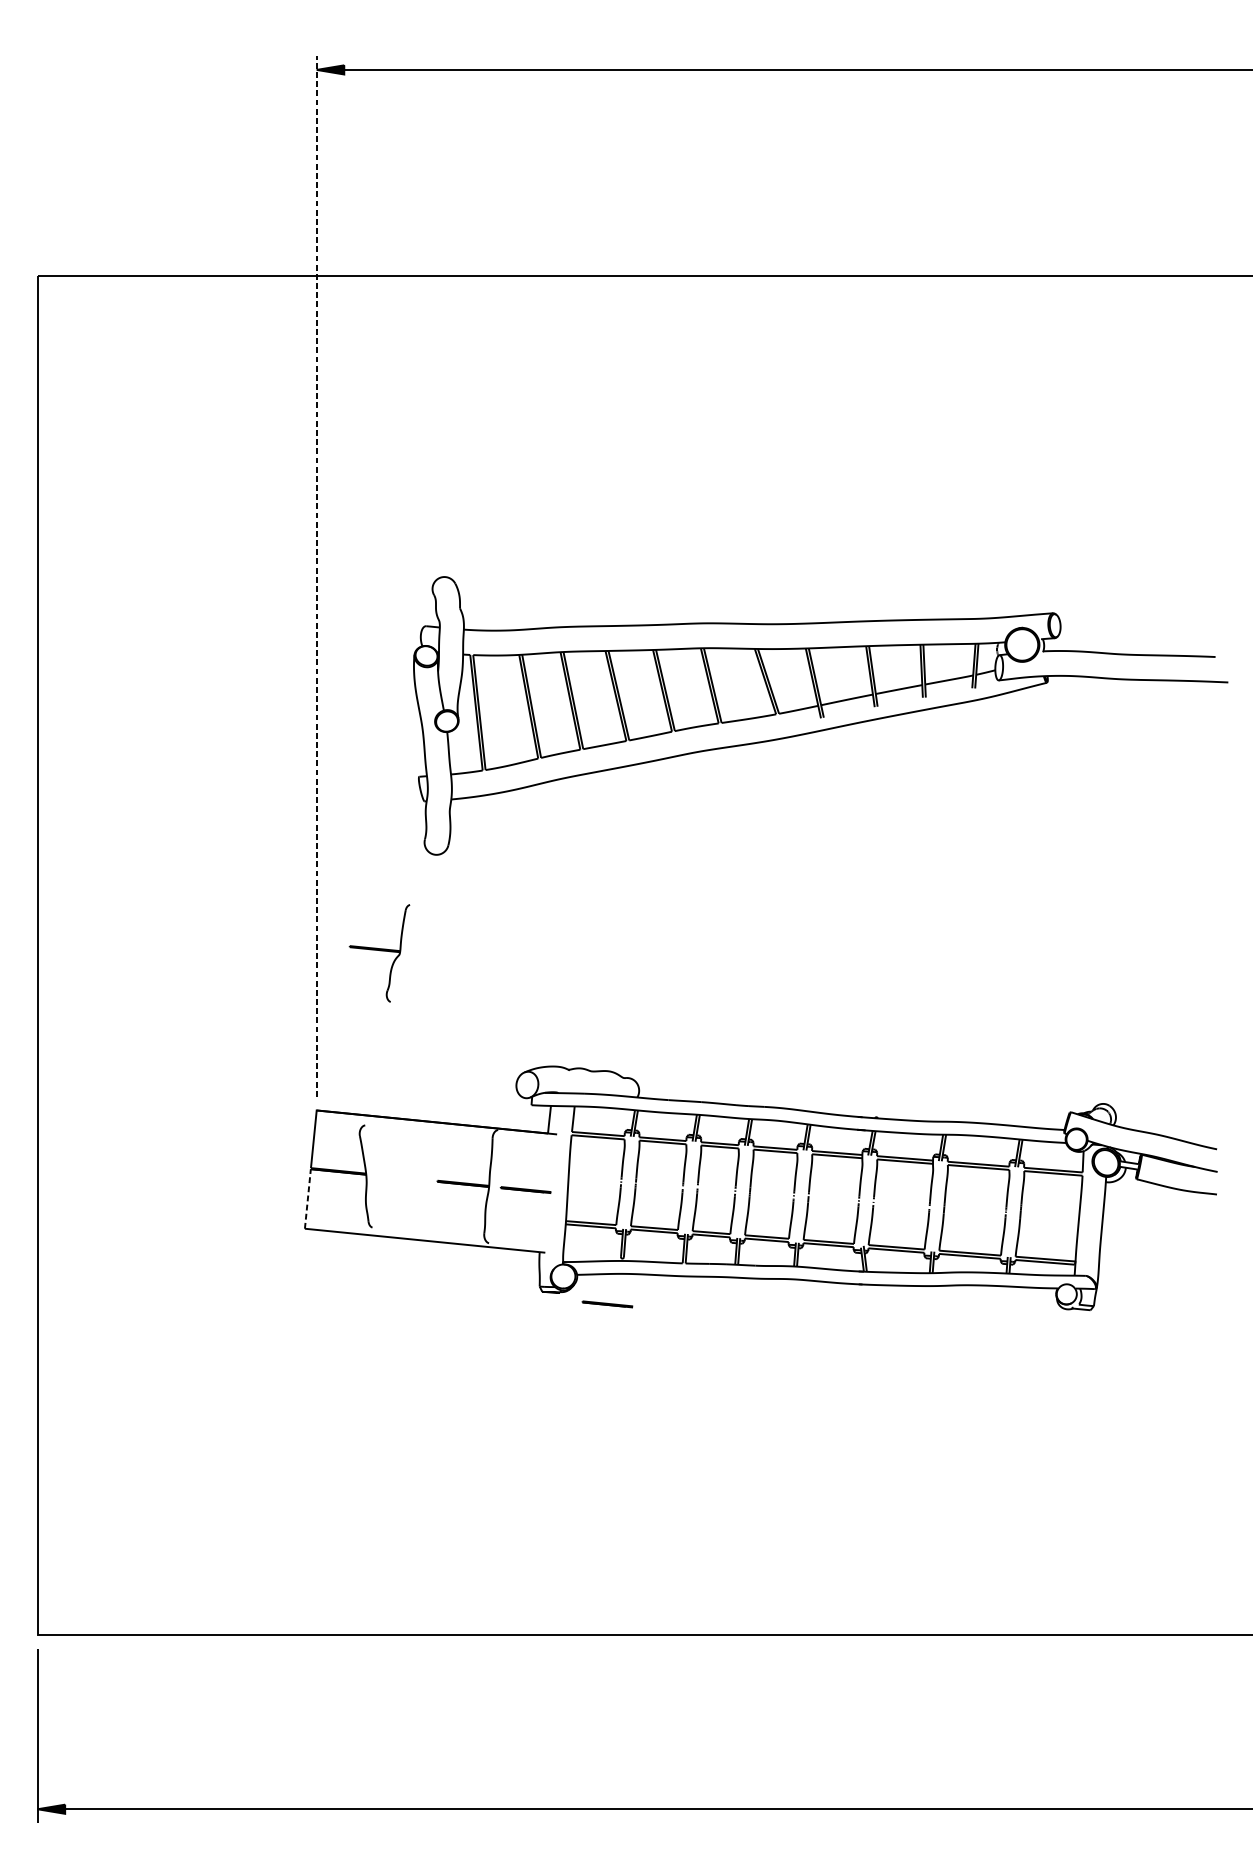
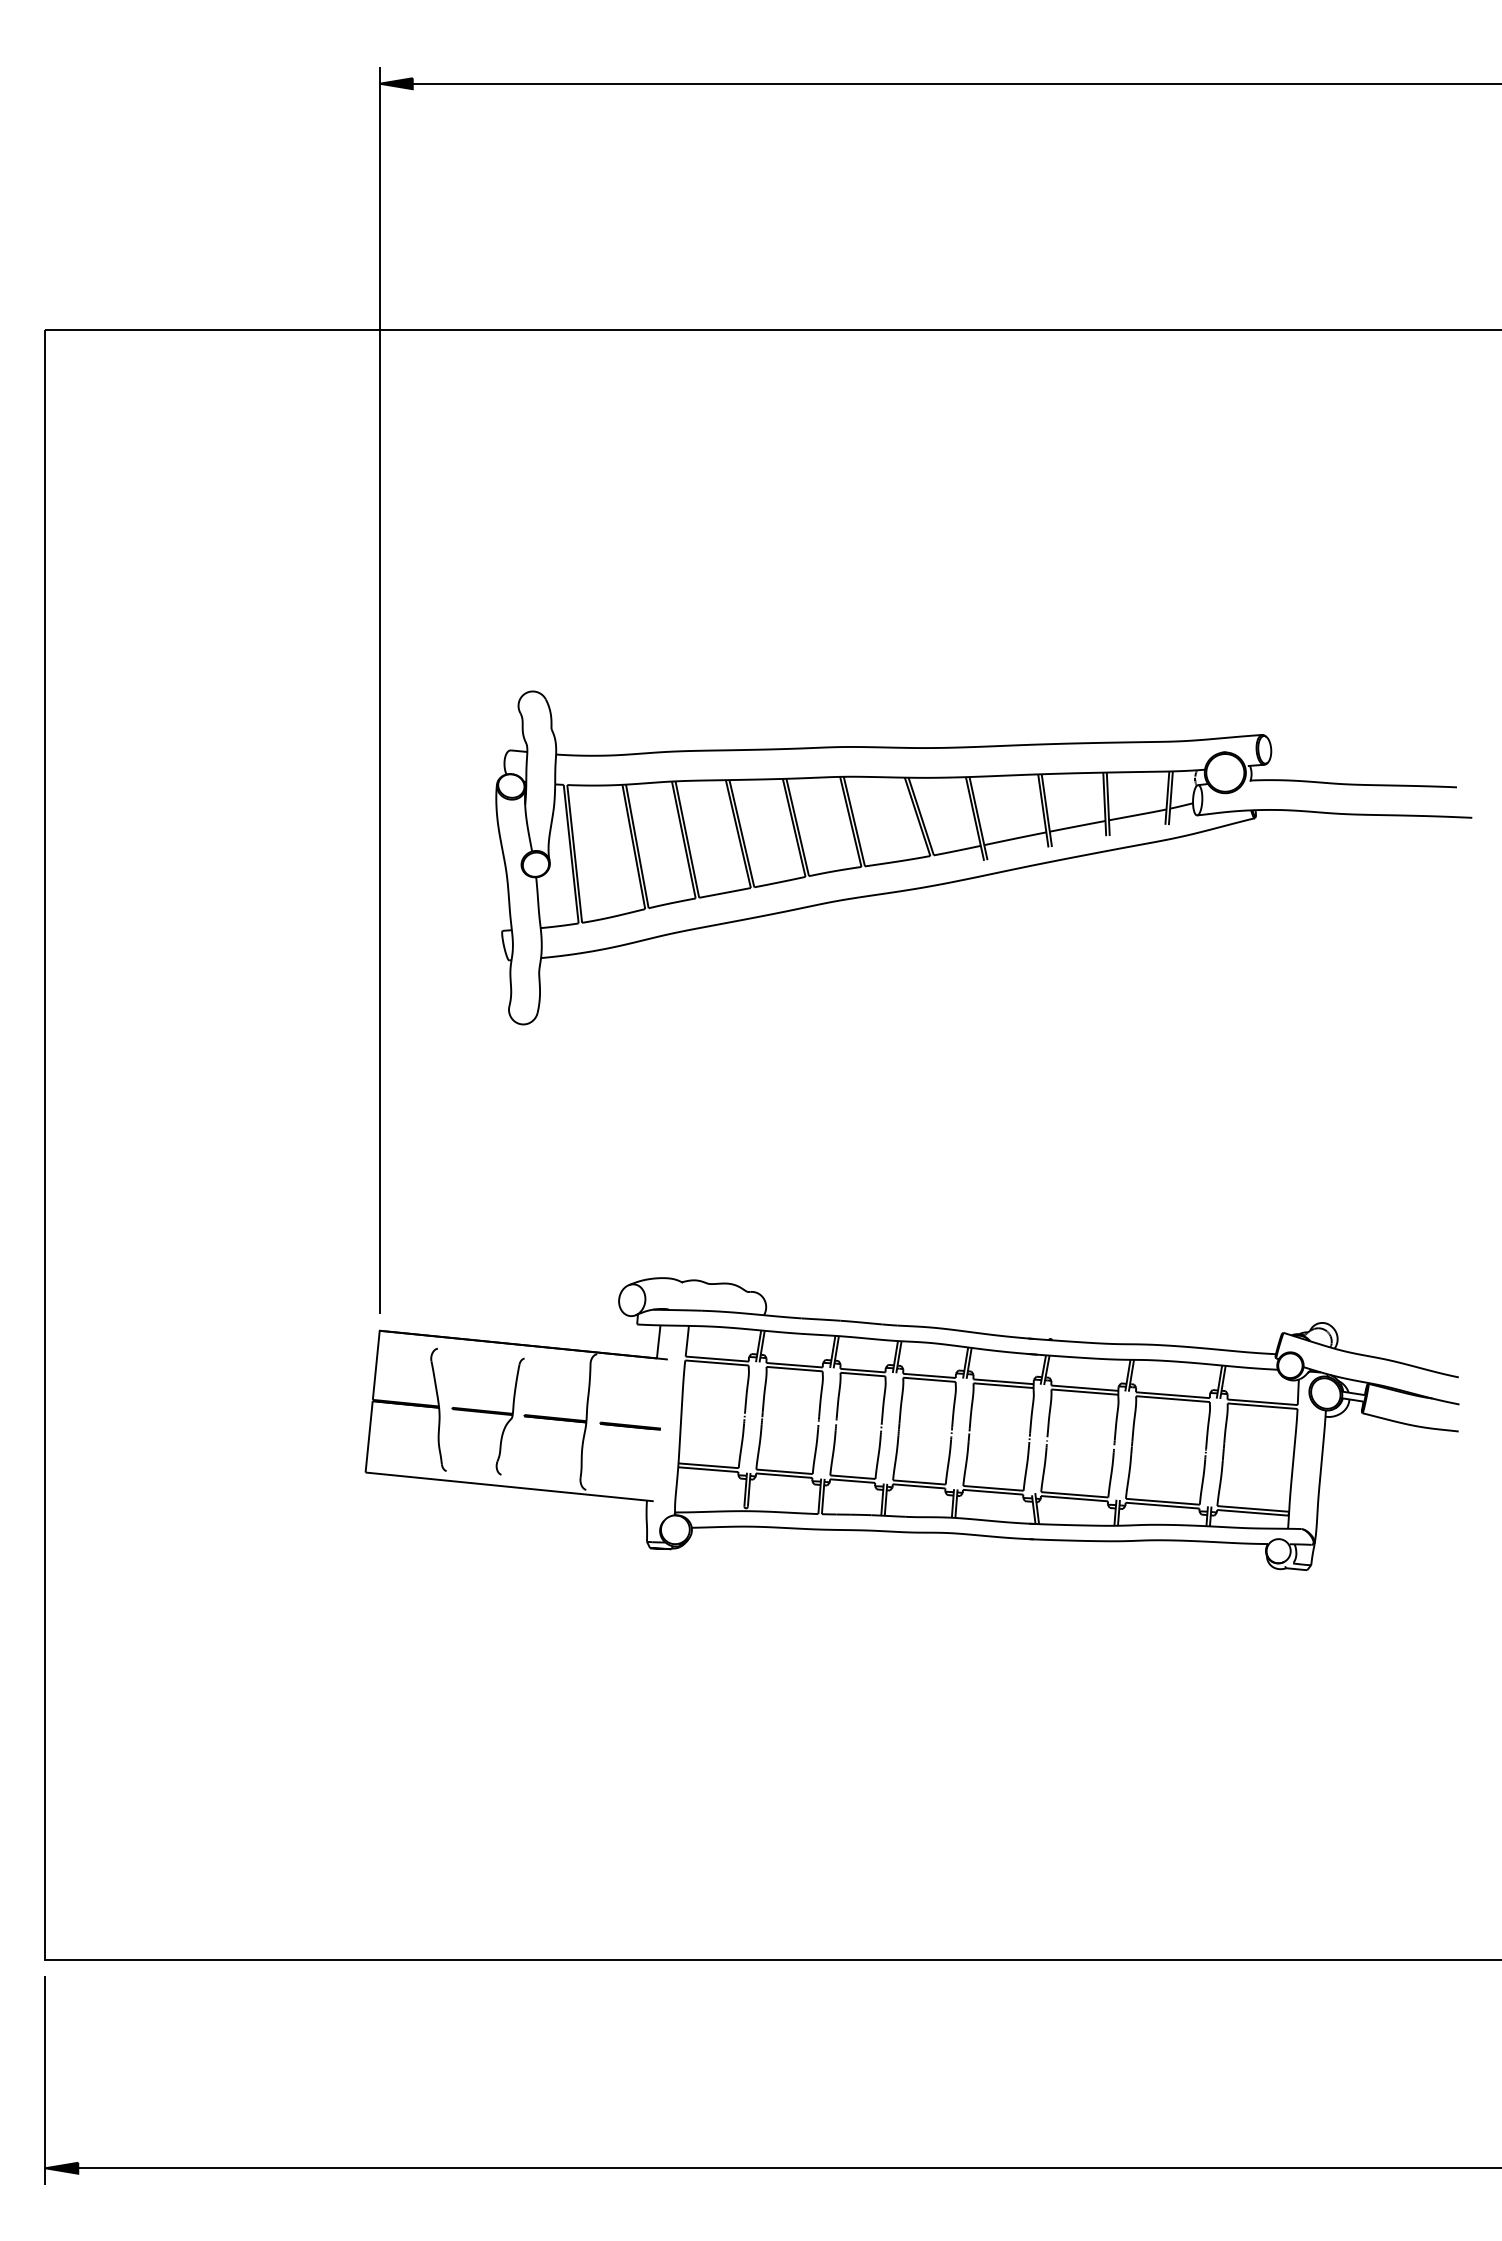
line: (316, 576) -> (379, 690), dashed -> solid
part: (379, 953) -> (487, 1416), moved
line: (308, 1198) -> (369, 1436), dashed -> solid
line: (606, 1303) -> (727, 1562), removed

